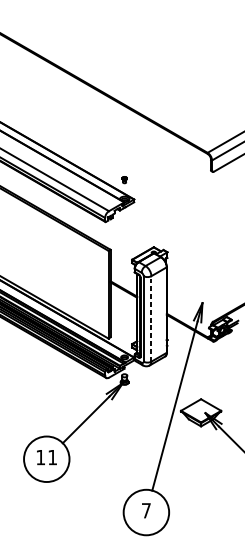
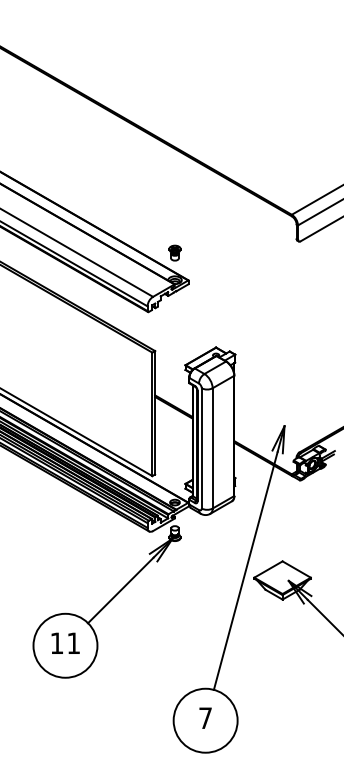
part: (124, 179) -> (174, 252), size x1.67
line: (151, 318) -> (212, 447), dashed -> solid

